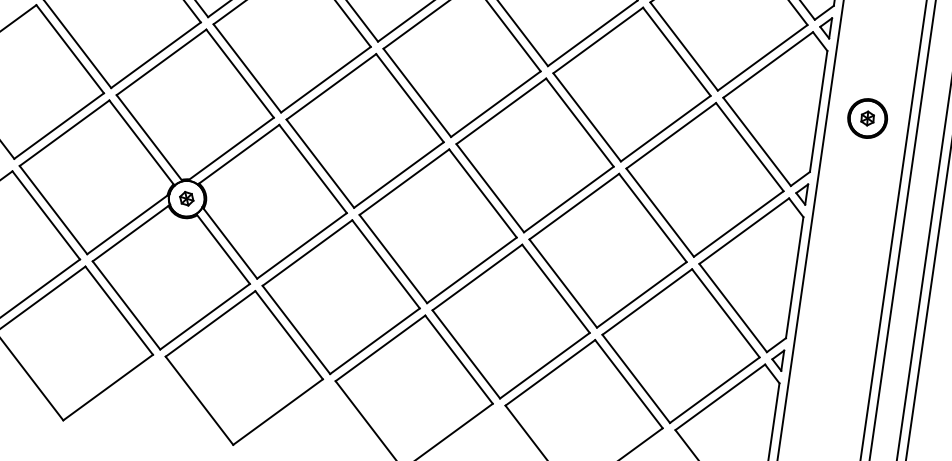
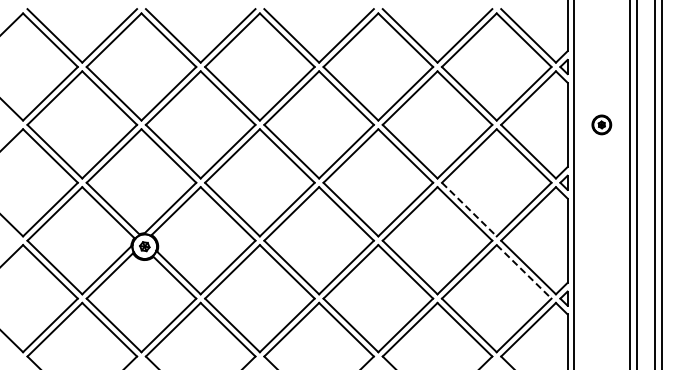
part: (867, 117) -> (601, 124), size x0.7
line: (660, 212) -> (469, 209), solid -> dashed
line: (726, 314) -> (524, 272), solid -> dashed

